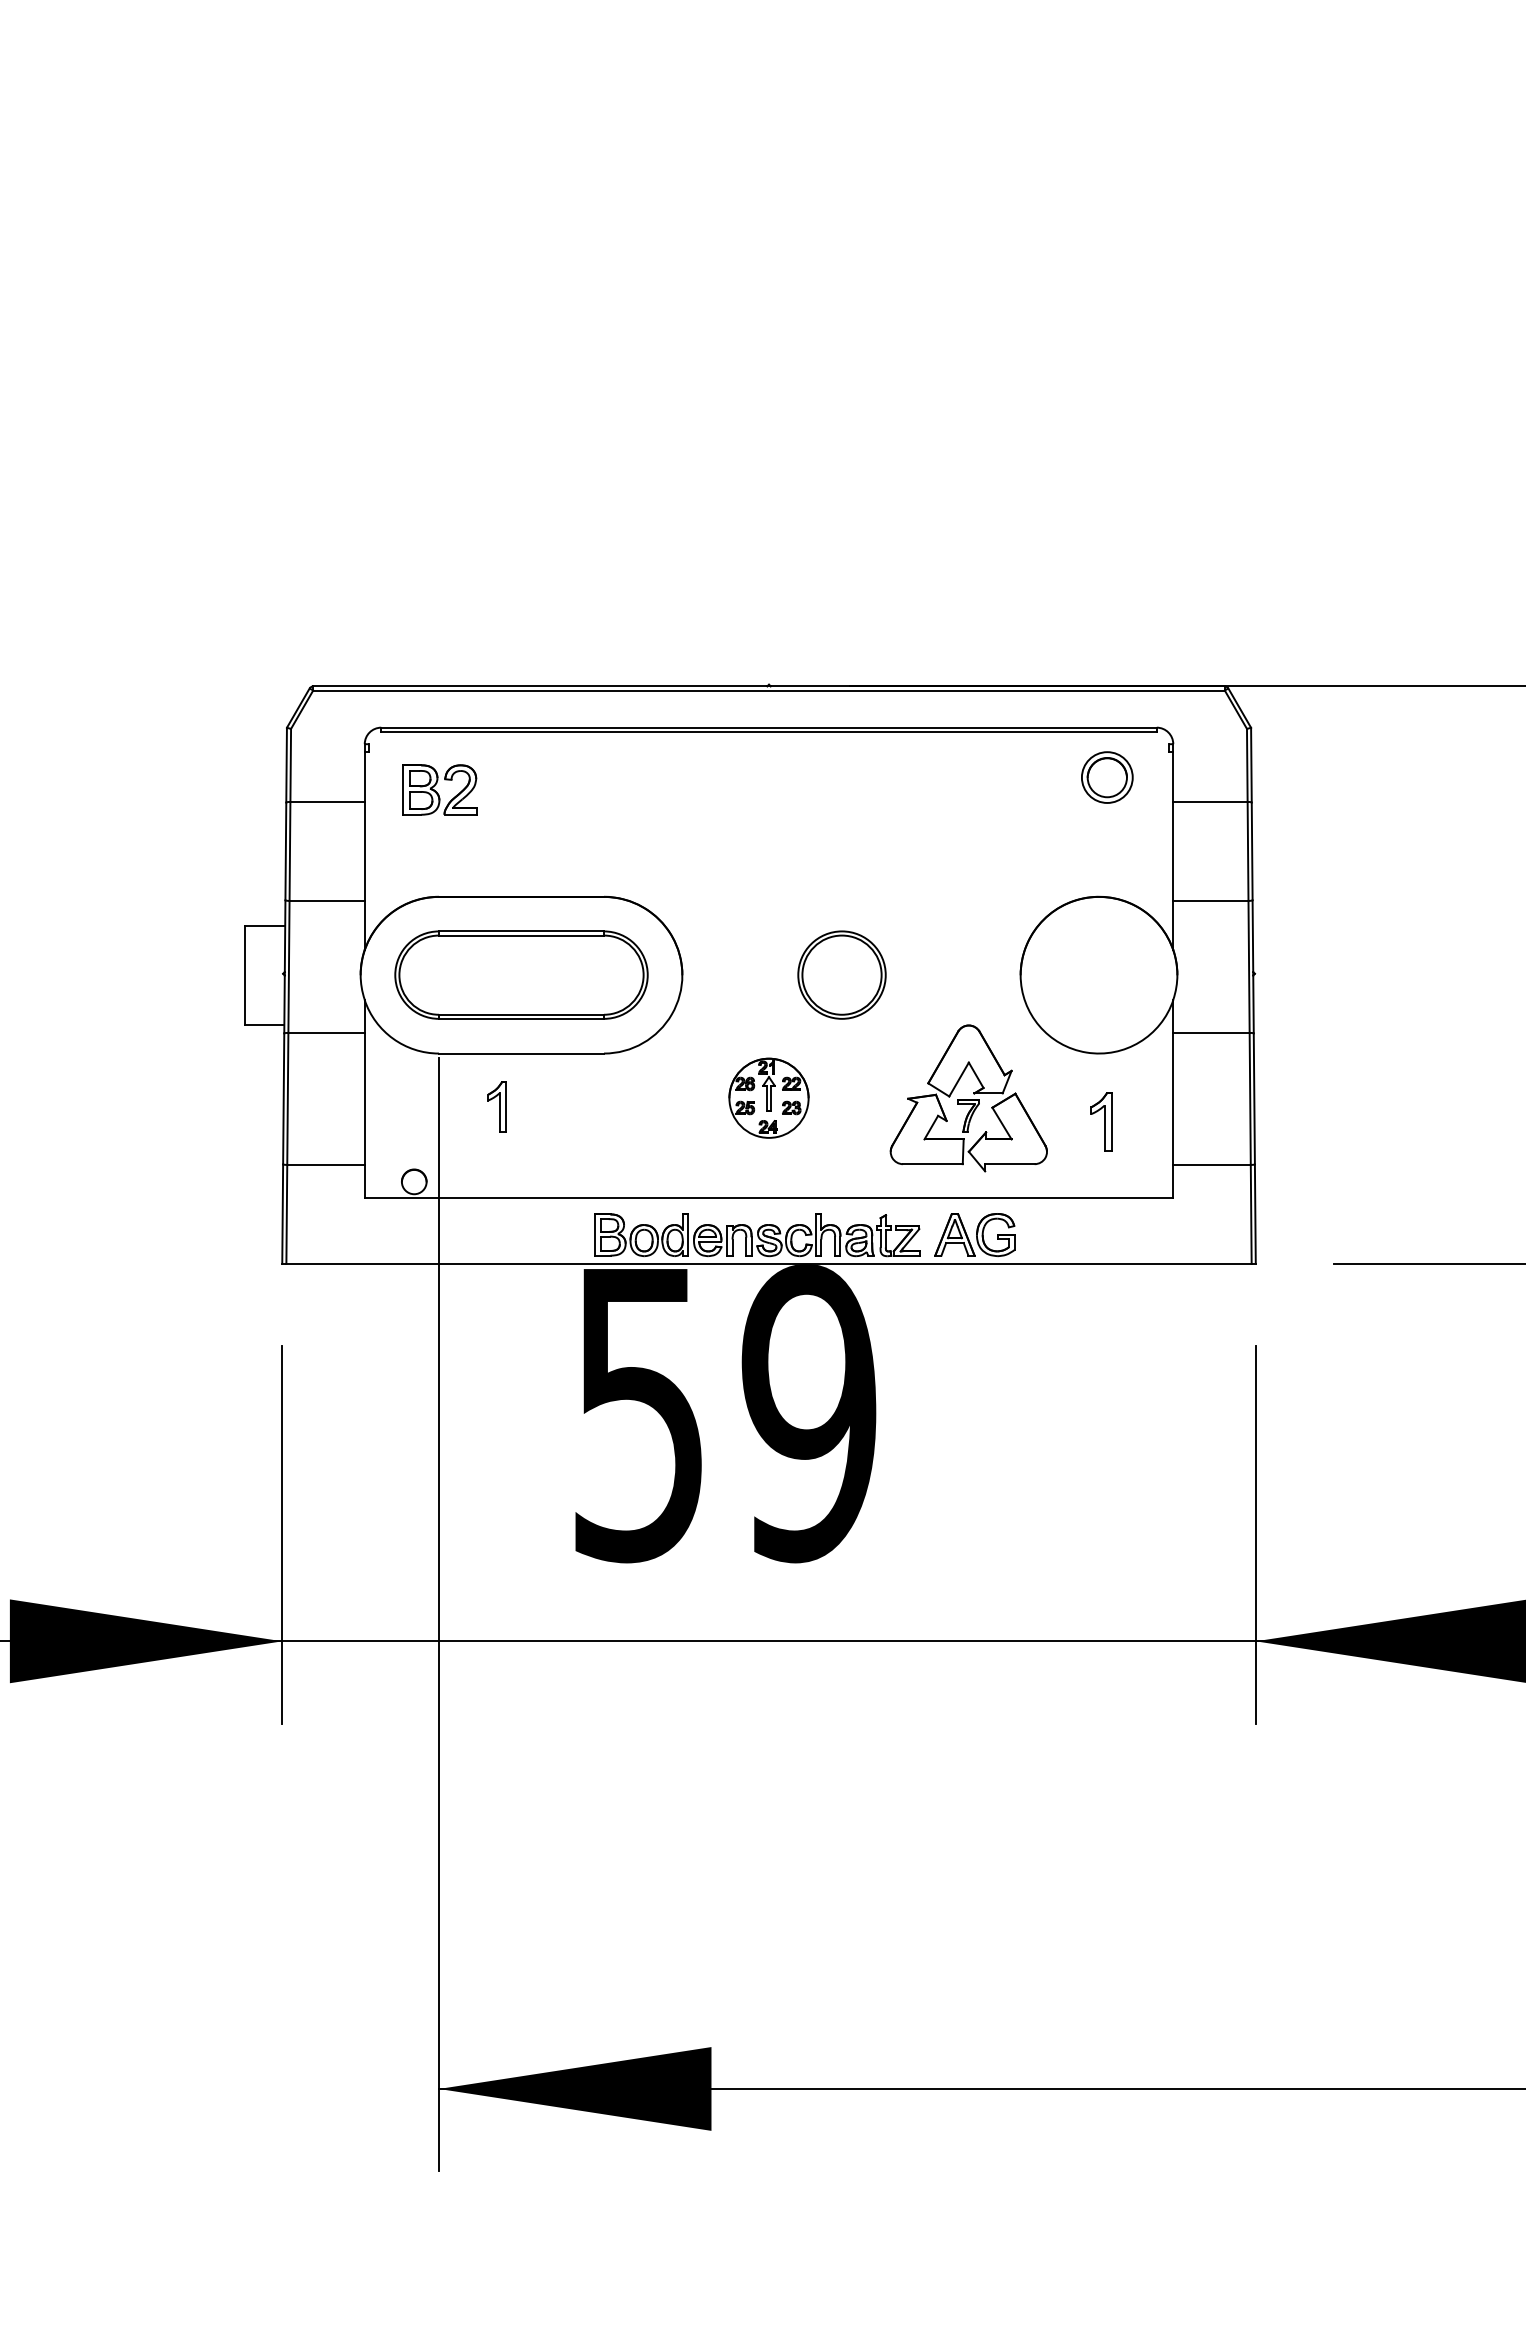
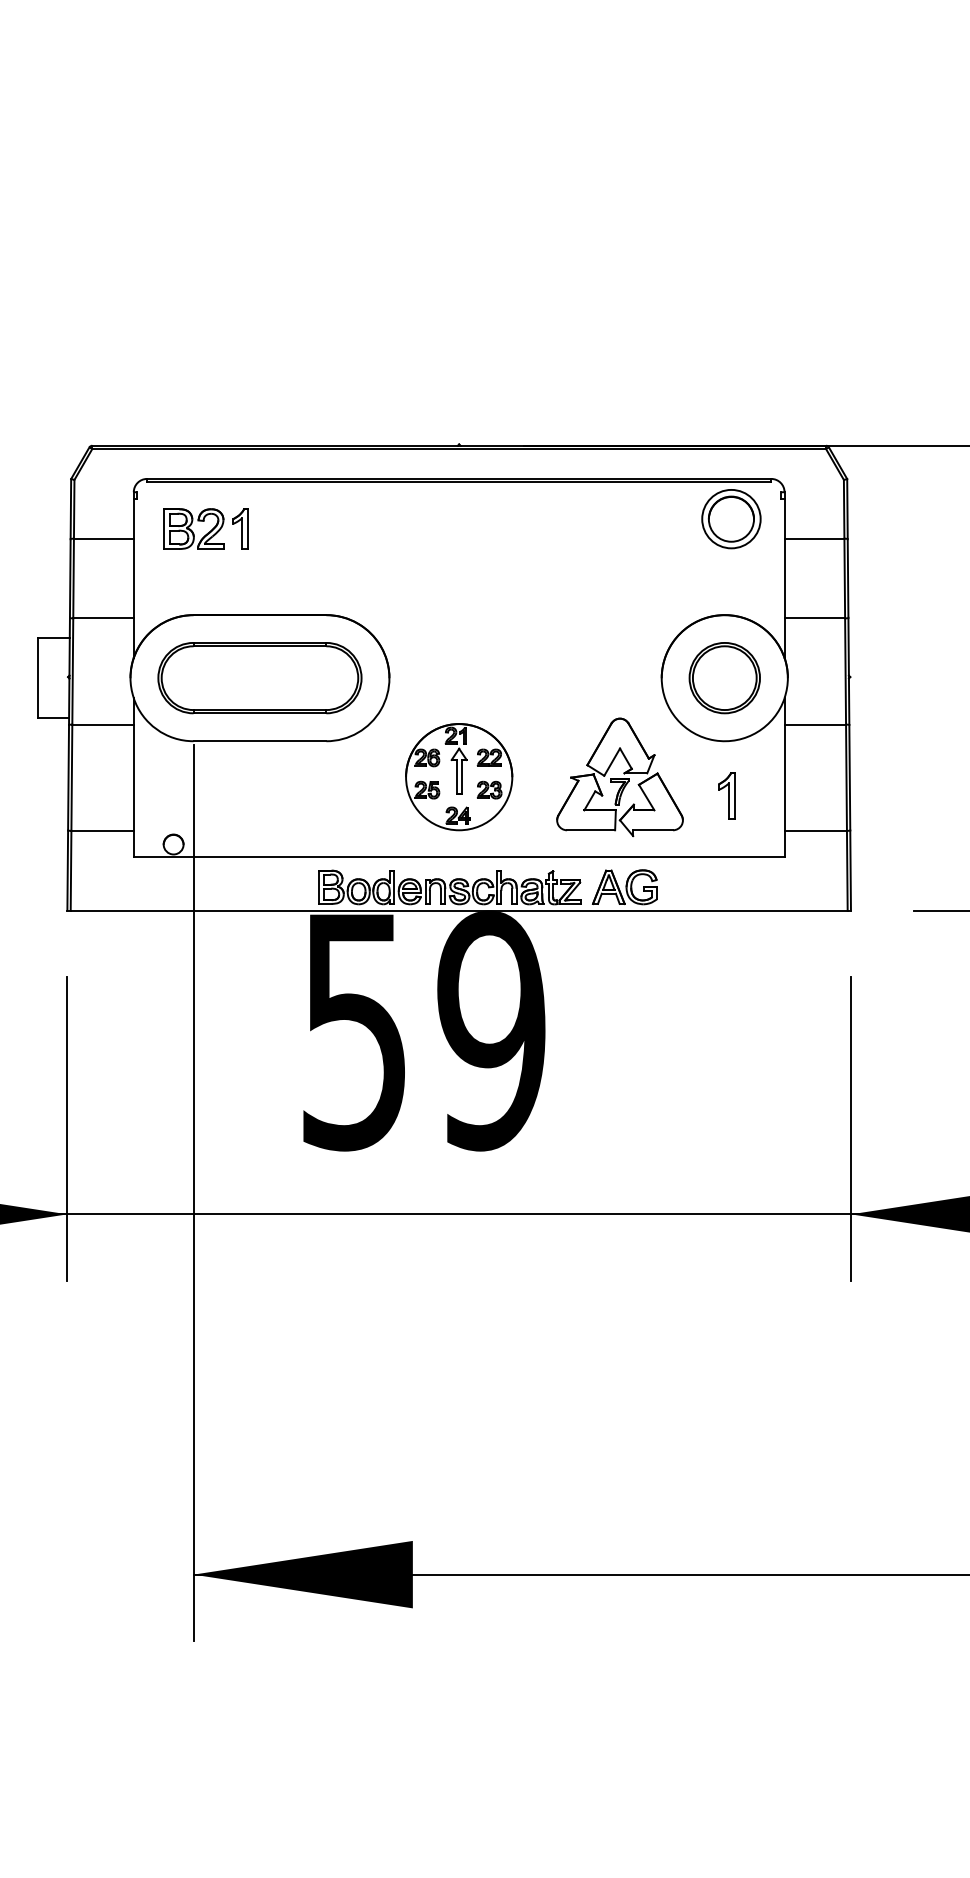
part: (1107, 777) -> (731, 519), size x1.43
part: (841, 974) -> (724, 677), moved
part: (768, 1098) -> (458, 777), size x1.67
part: (496, 1106) -> (239, 528), moved

